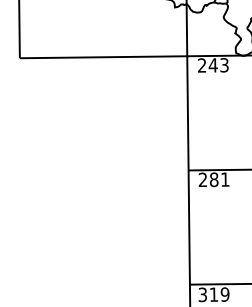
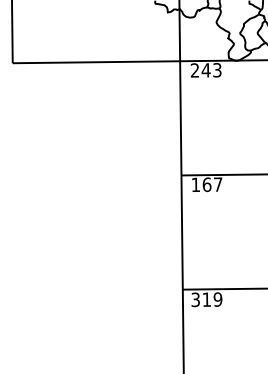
text: (213, 179) -> (206, 184), 281 -> 167

